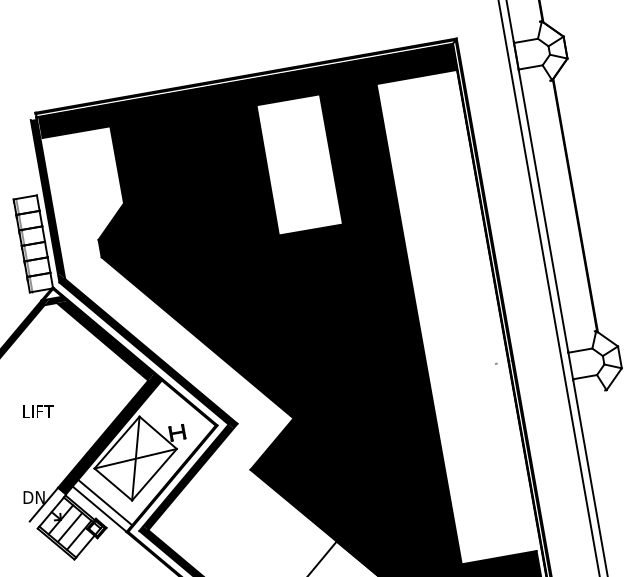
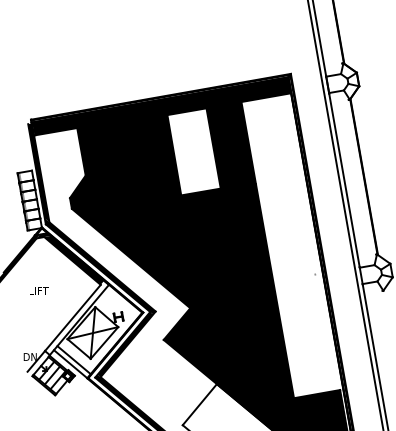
text: (39, 410) -> (39, 290), moved
fill: (109, 433) -> (76, 317), removed

